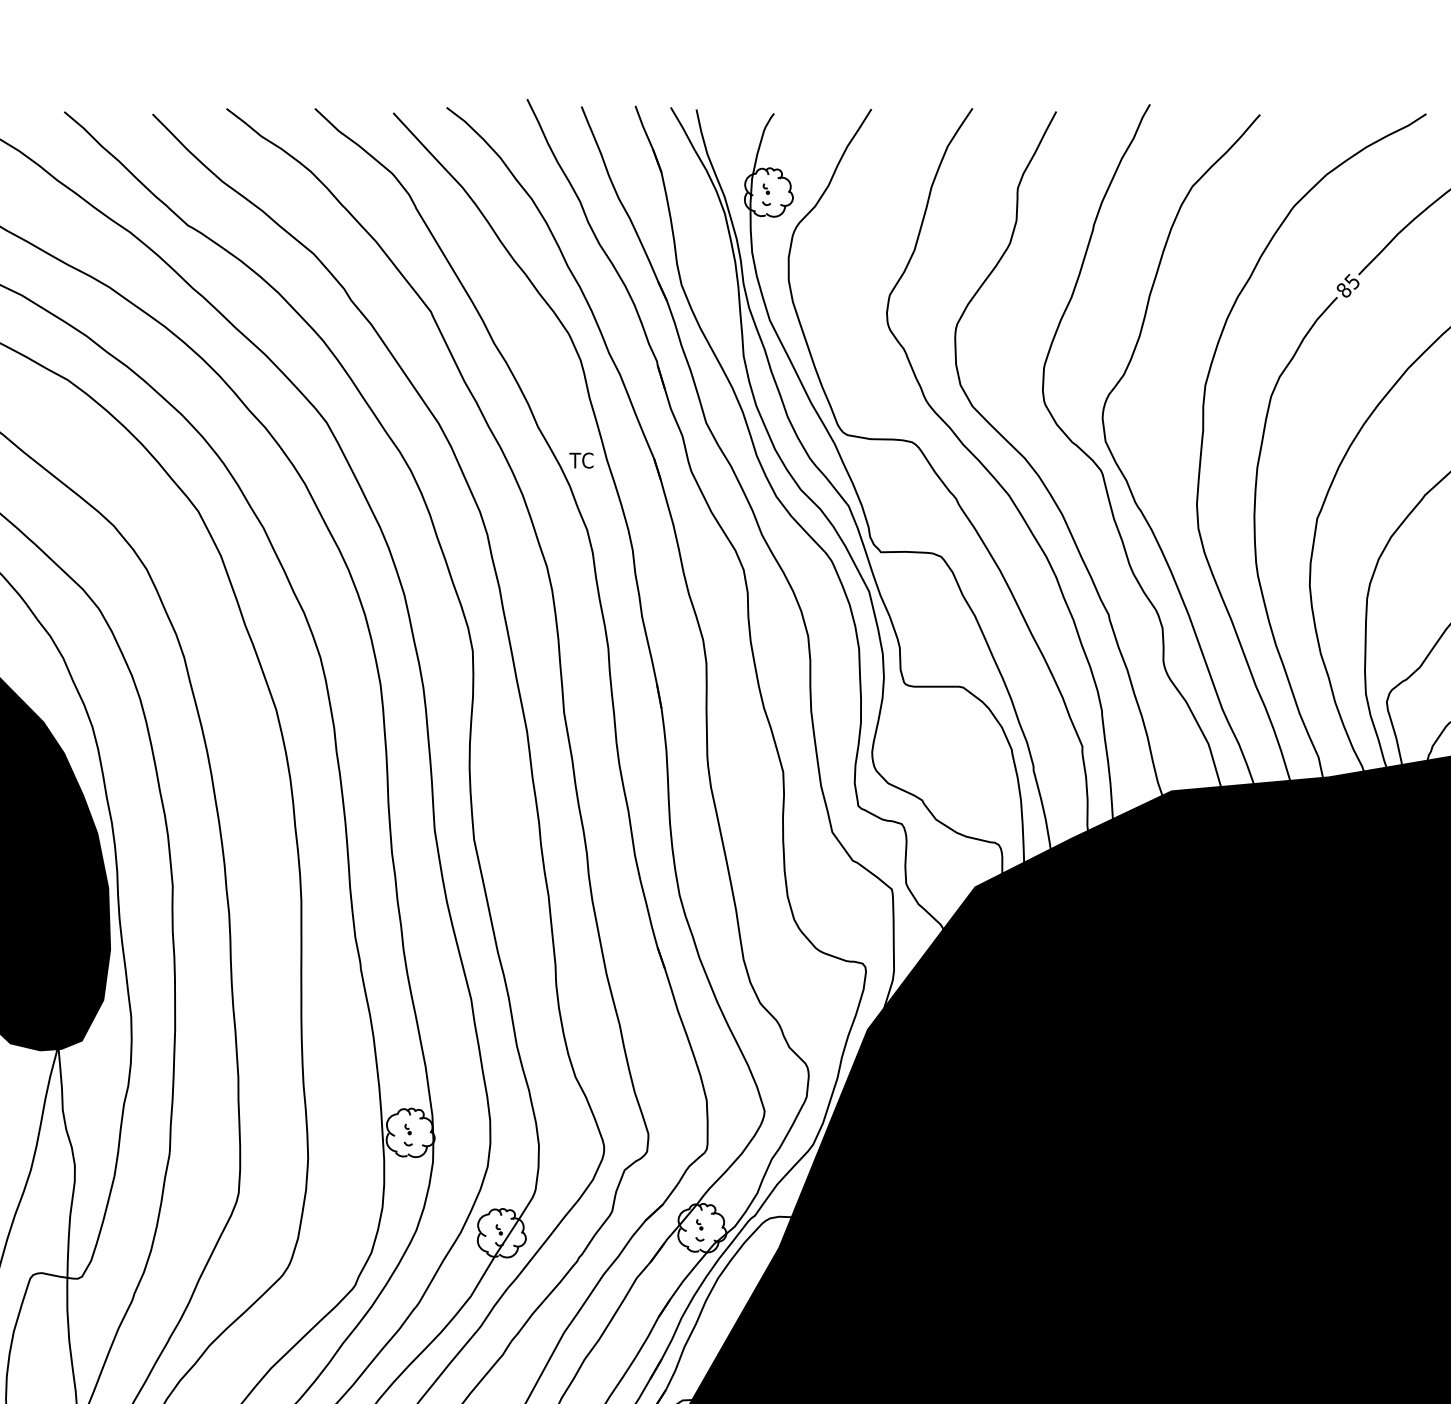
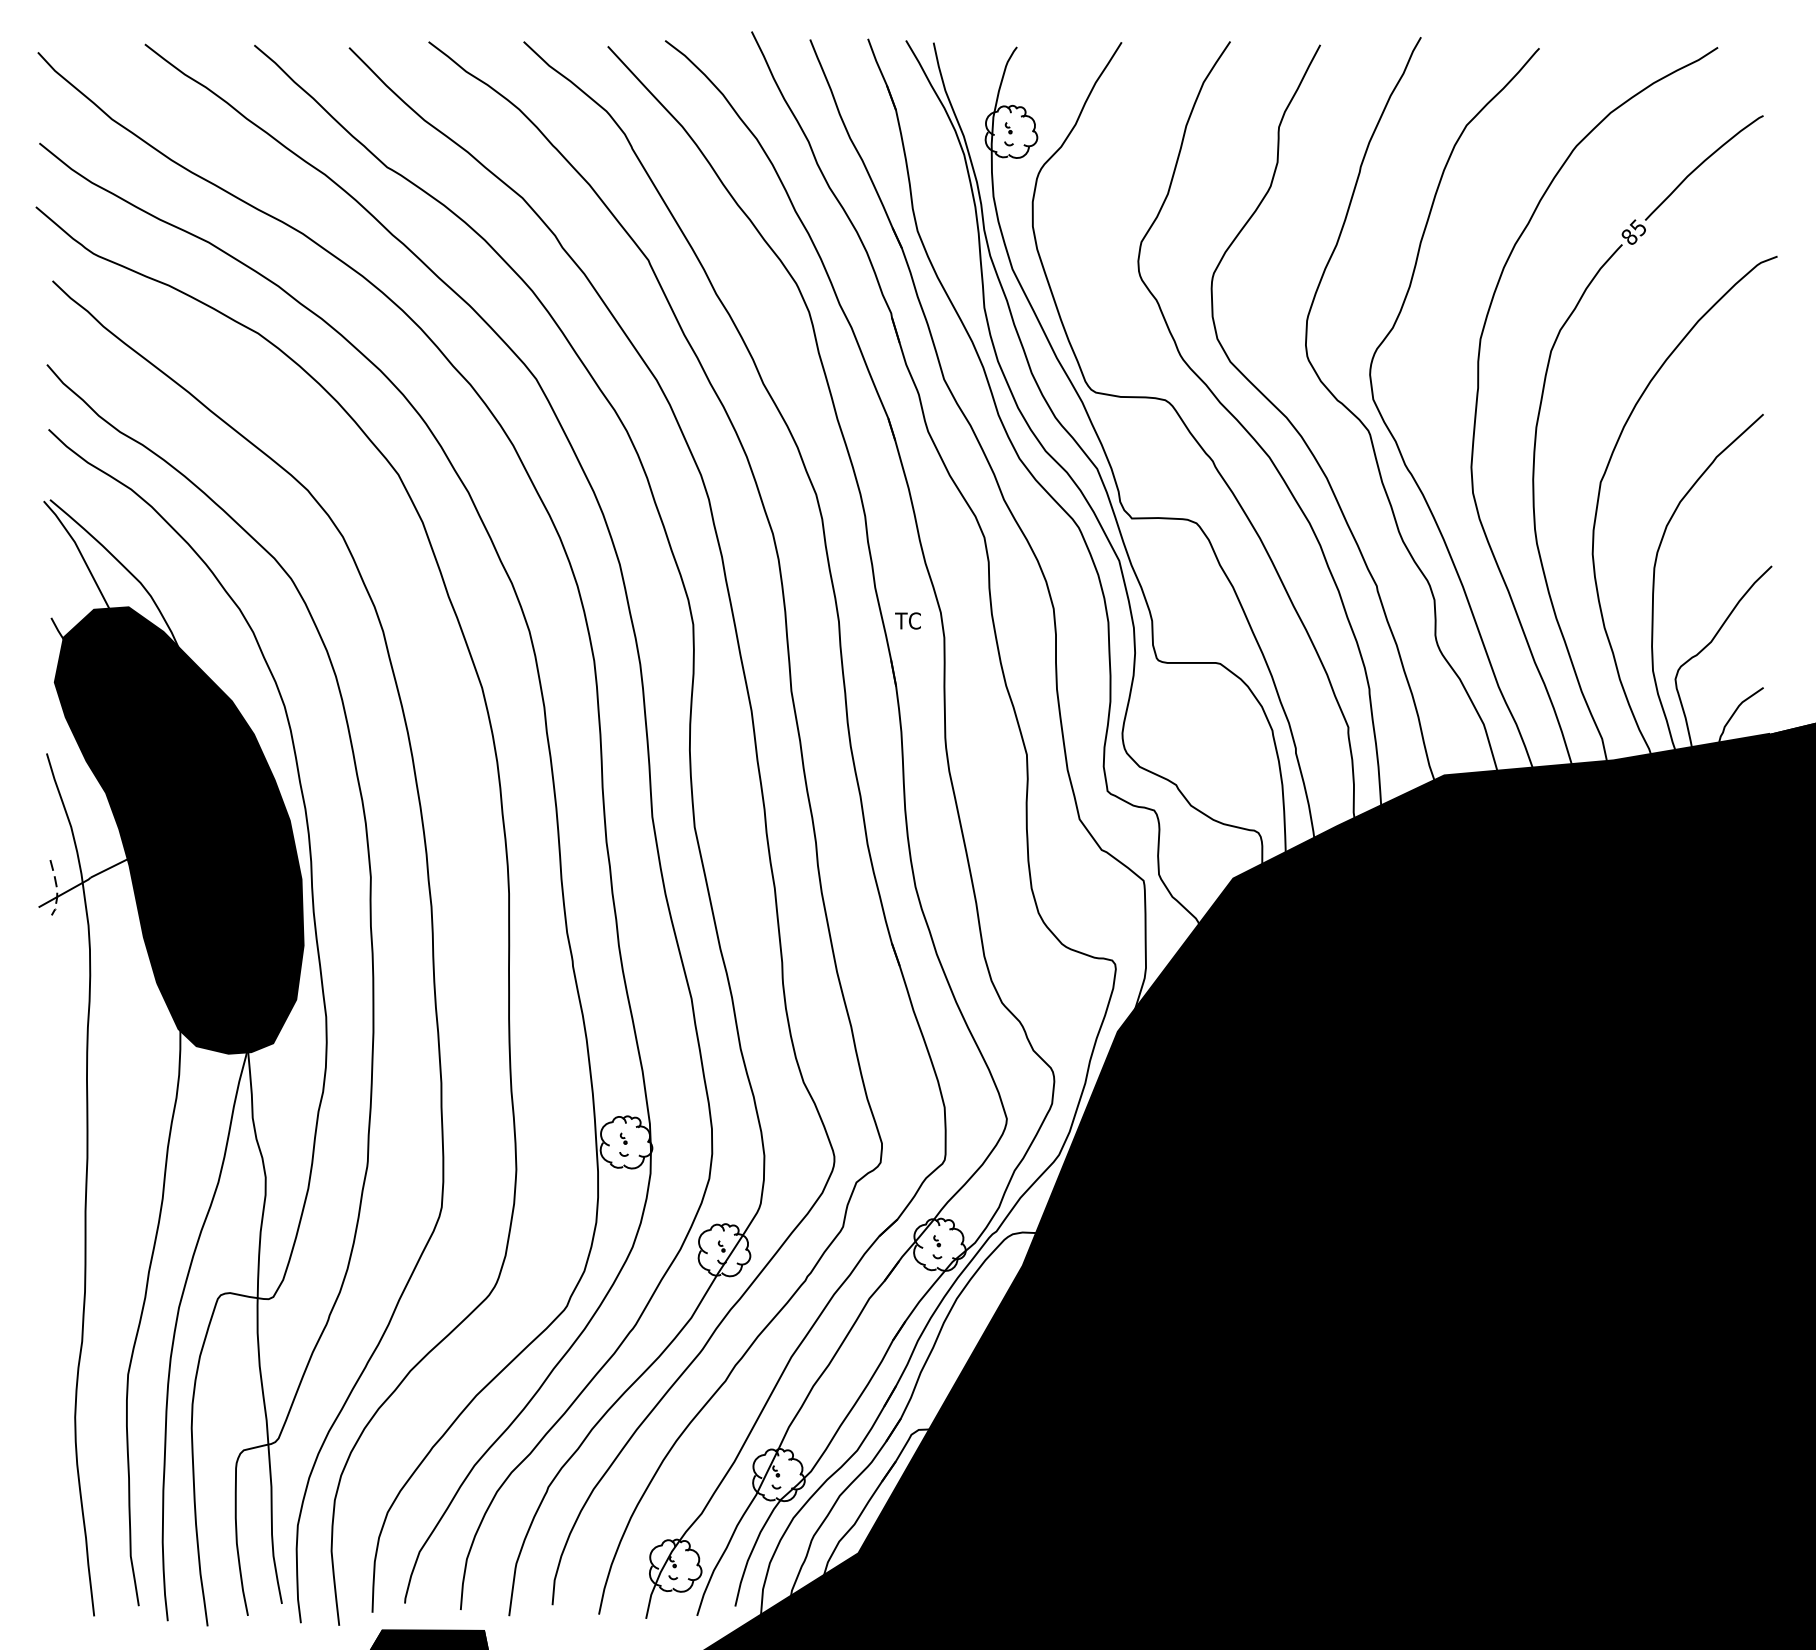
text: (580, 460) -> (907, 620), moved

